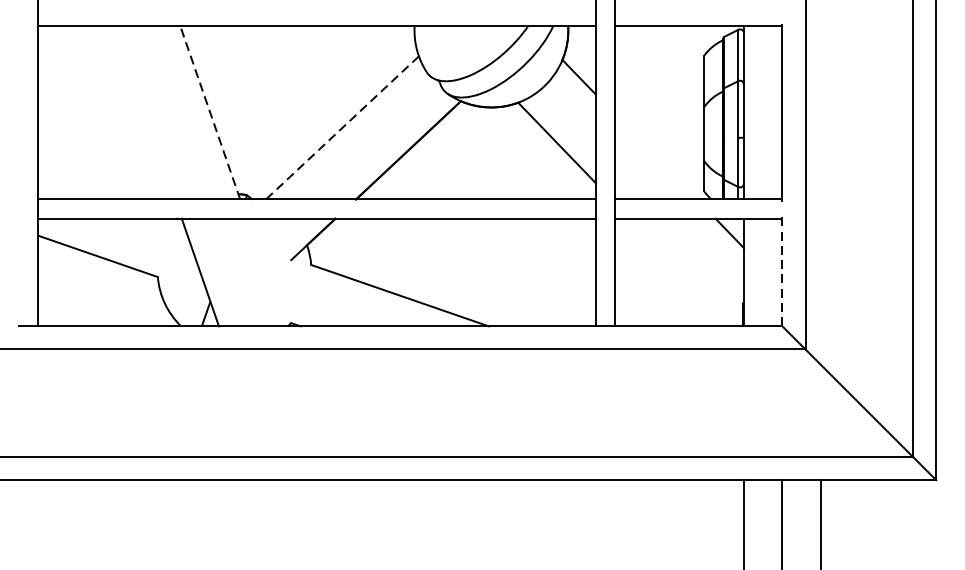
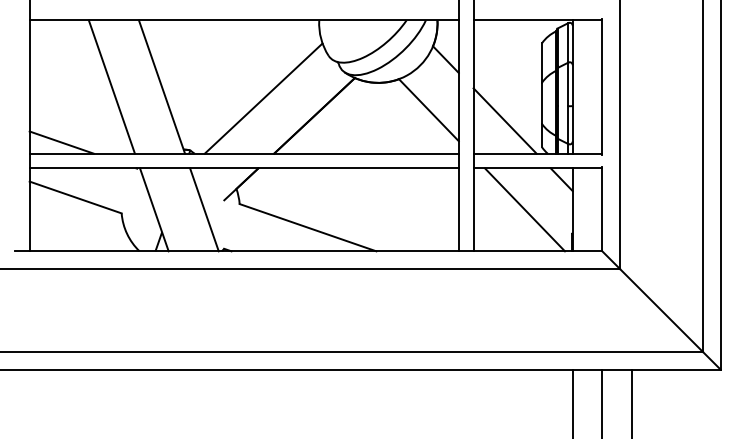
line: (144, 112) -> (111, 86), added
line: (209, 112) -> (161, 86), dashed -> solid
line: (342, 127) -> (263, 98), dashed -> solid
line: (655, 156) -> (504, 120), added
line: (79, 184) -> (61, 142), added
line: (782, 270) -> (602, 208), dashed -> solid
line: (265, 272) -> (204, 209), added
line: (681, 272) -> (524, 209), added

